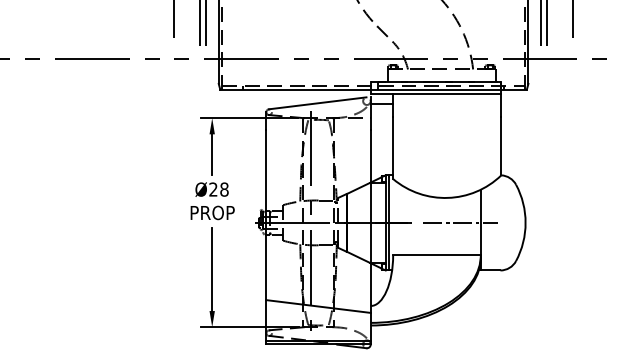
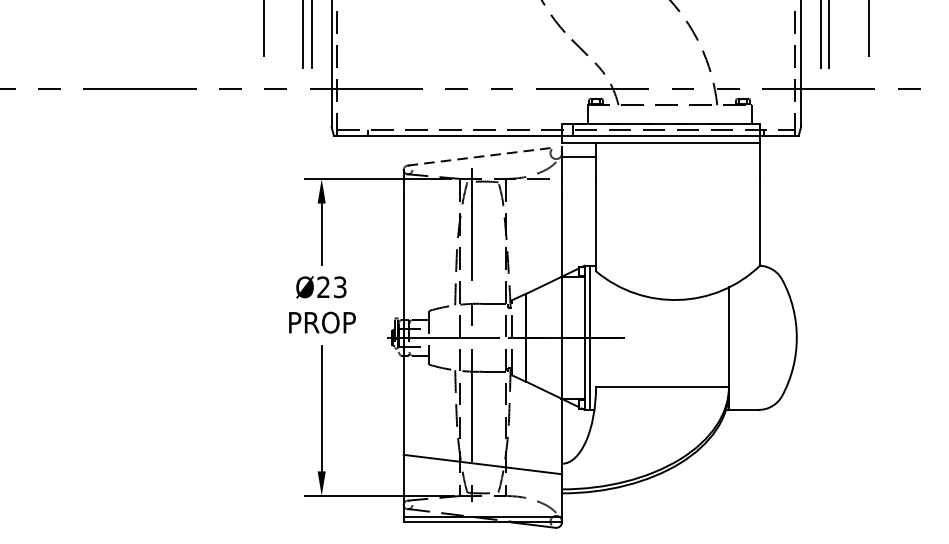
line: (318, 103) -> (482, 156), solid -> dashed
text: (224, 189) -> (340, 287), Ø28 -> Ø23
line: (460, 222) -> (698, 337), removed

